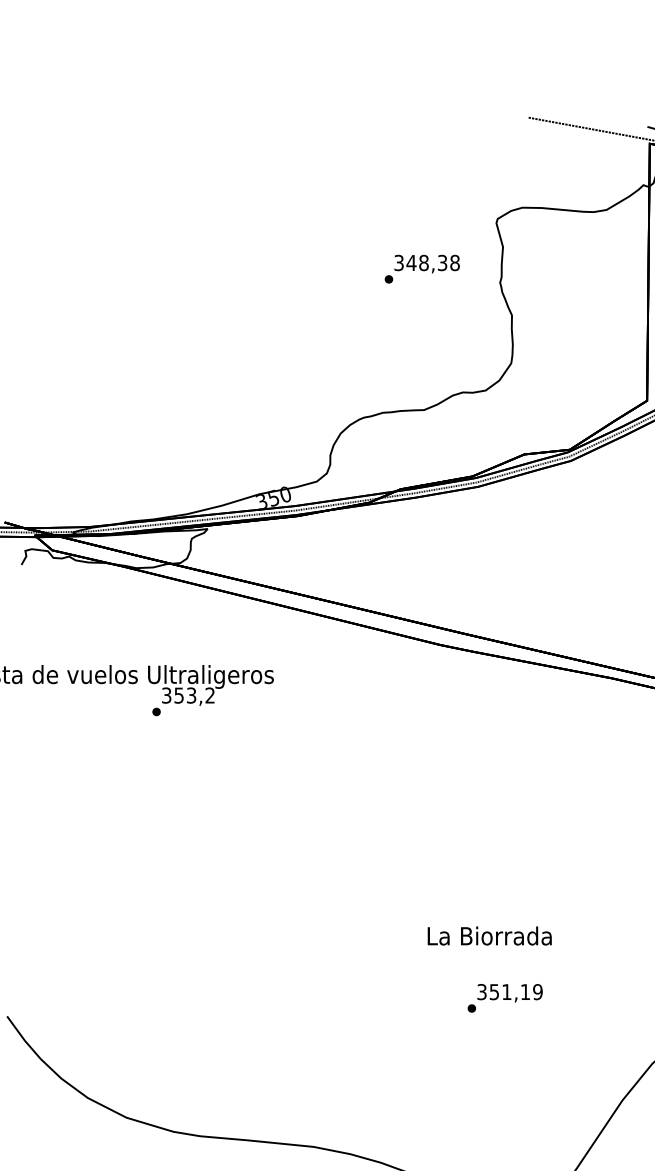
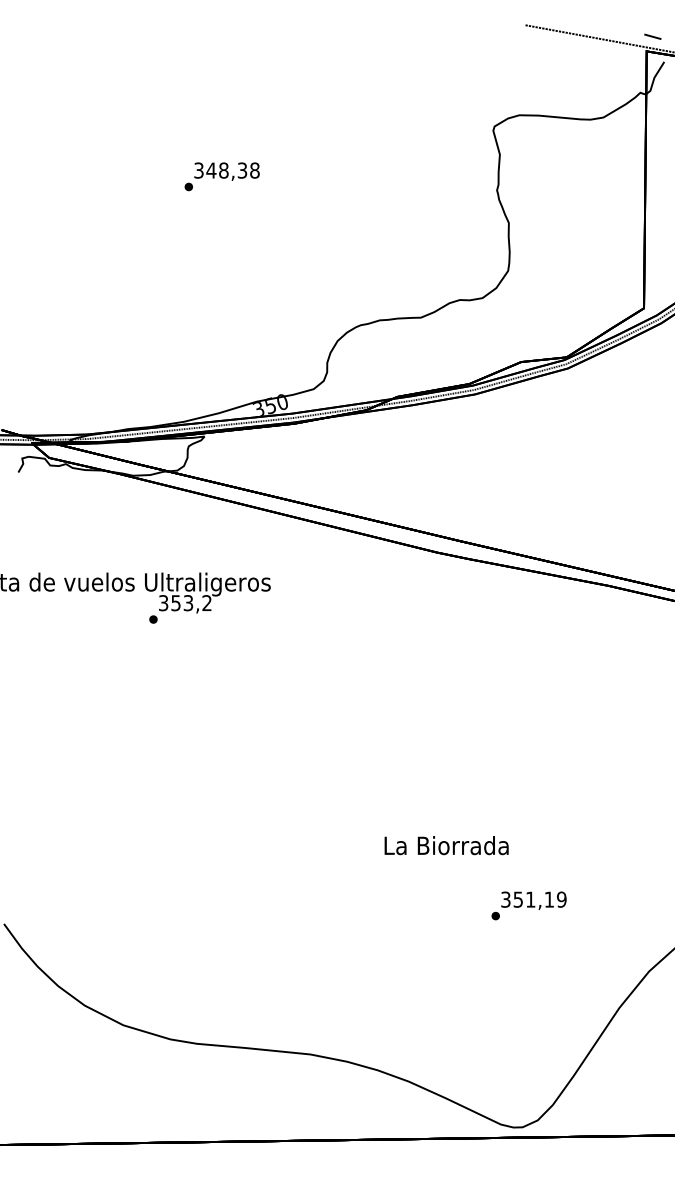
text: (421, 268) -> (221, 176), moved
text: (489, 935) -> (446, 845), moved
text: (504, 997) -> (528, 905), moved

